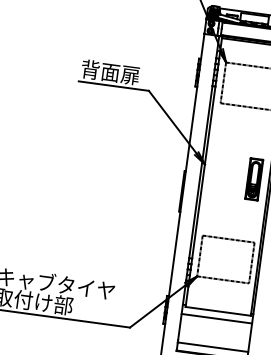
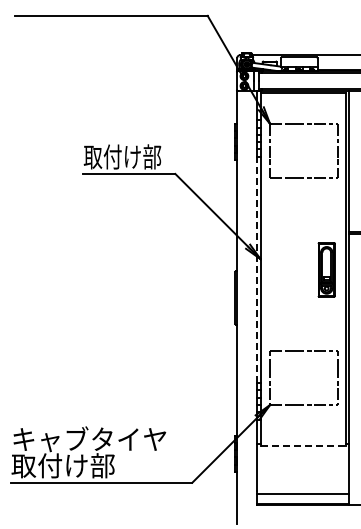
text: (110, 72) -> (122, 156), 背面扉 -> 取付け部
line: (200, 171) -> (256, 269), solid -> dashed
line: (218, 311) -> (303, 446), solid -> dashed
line: (216, 318) -> (302, 456), removed

